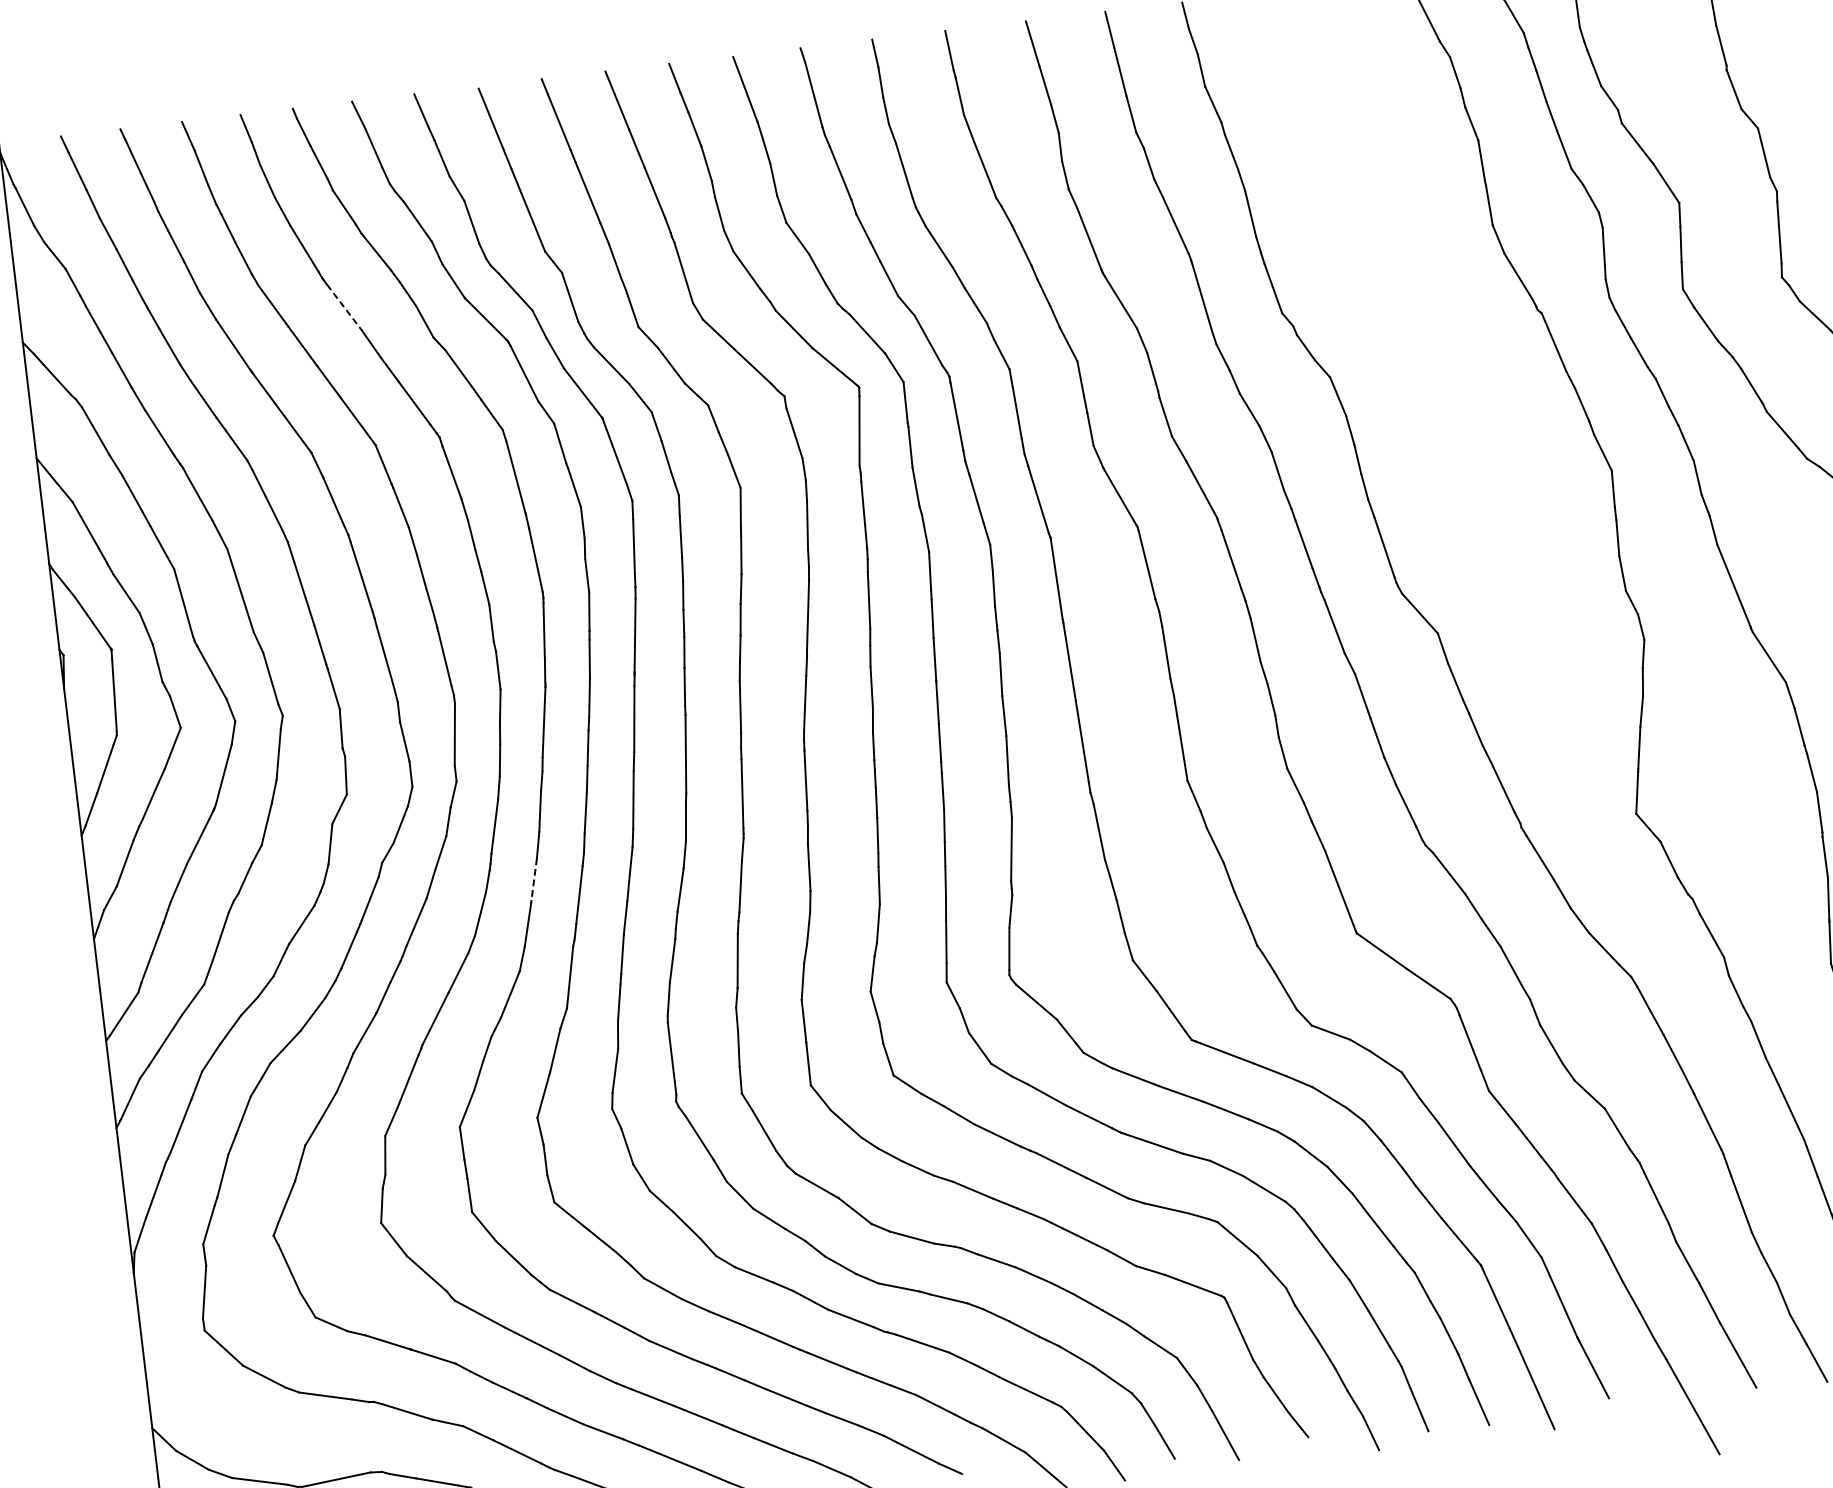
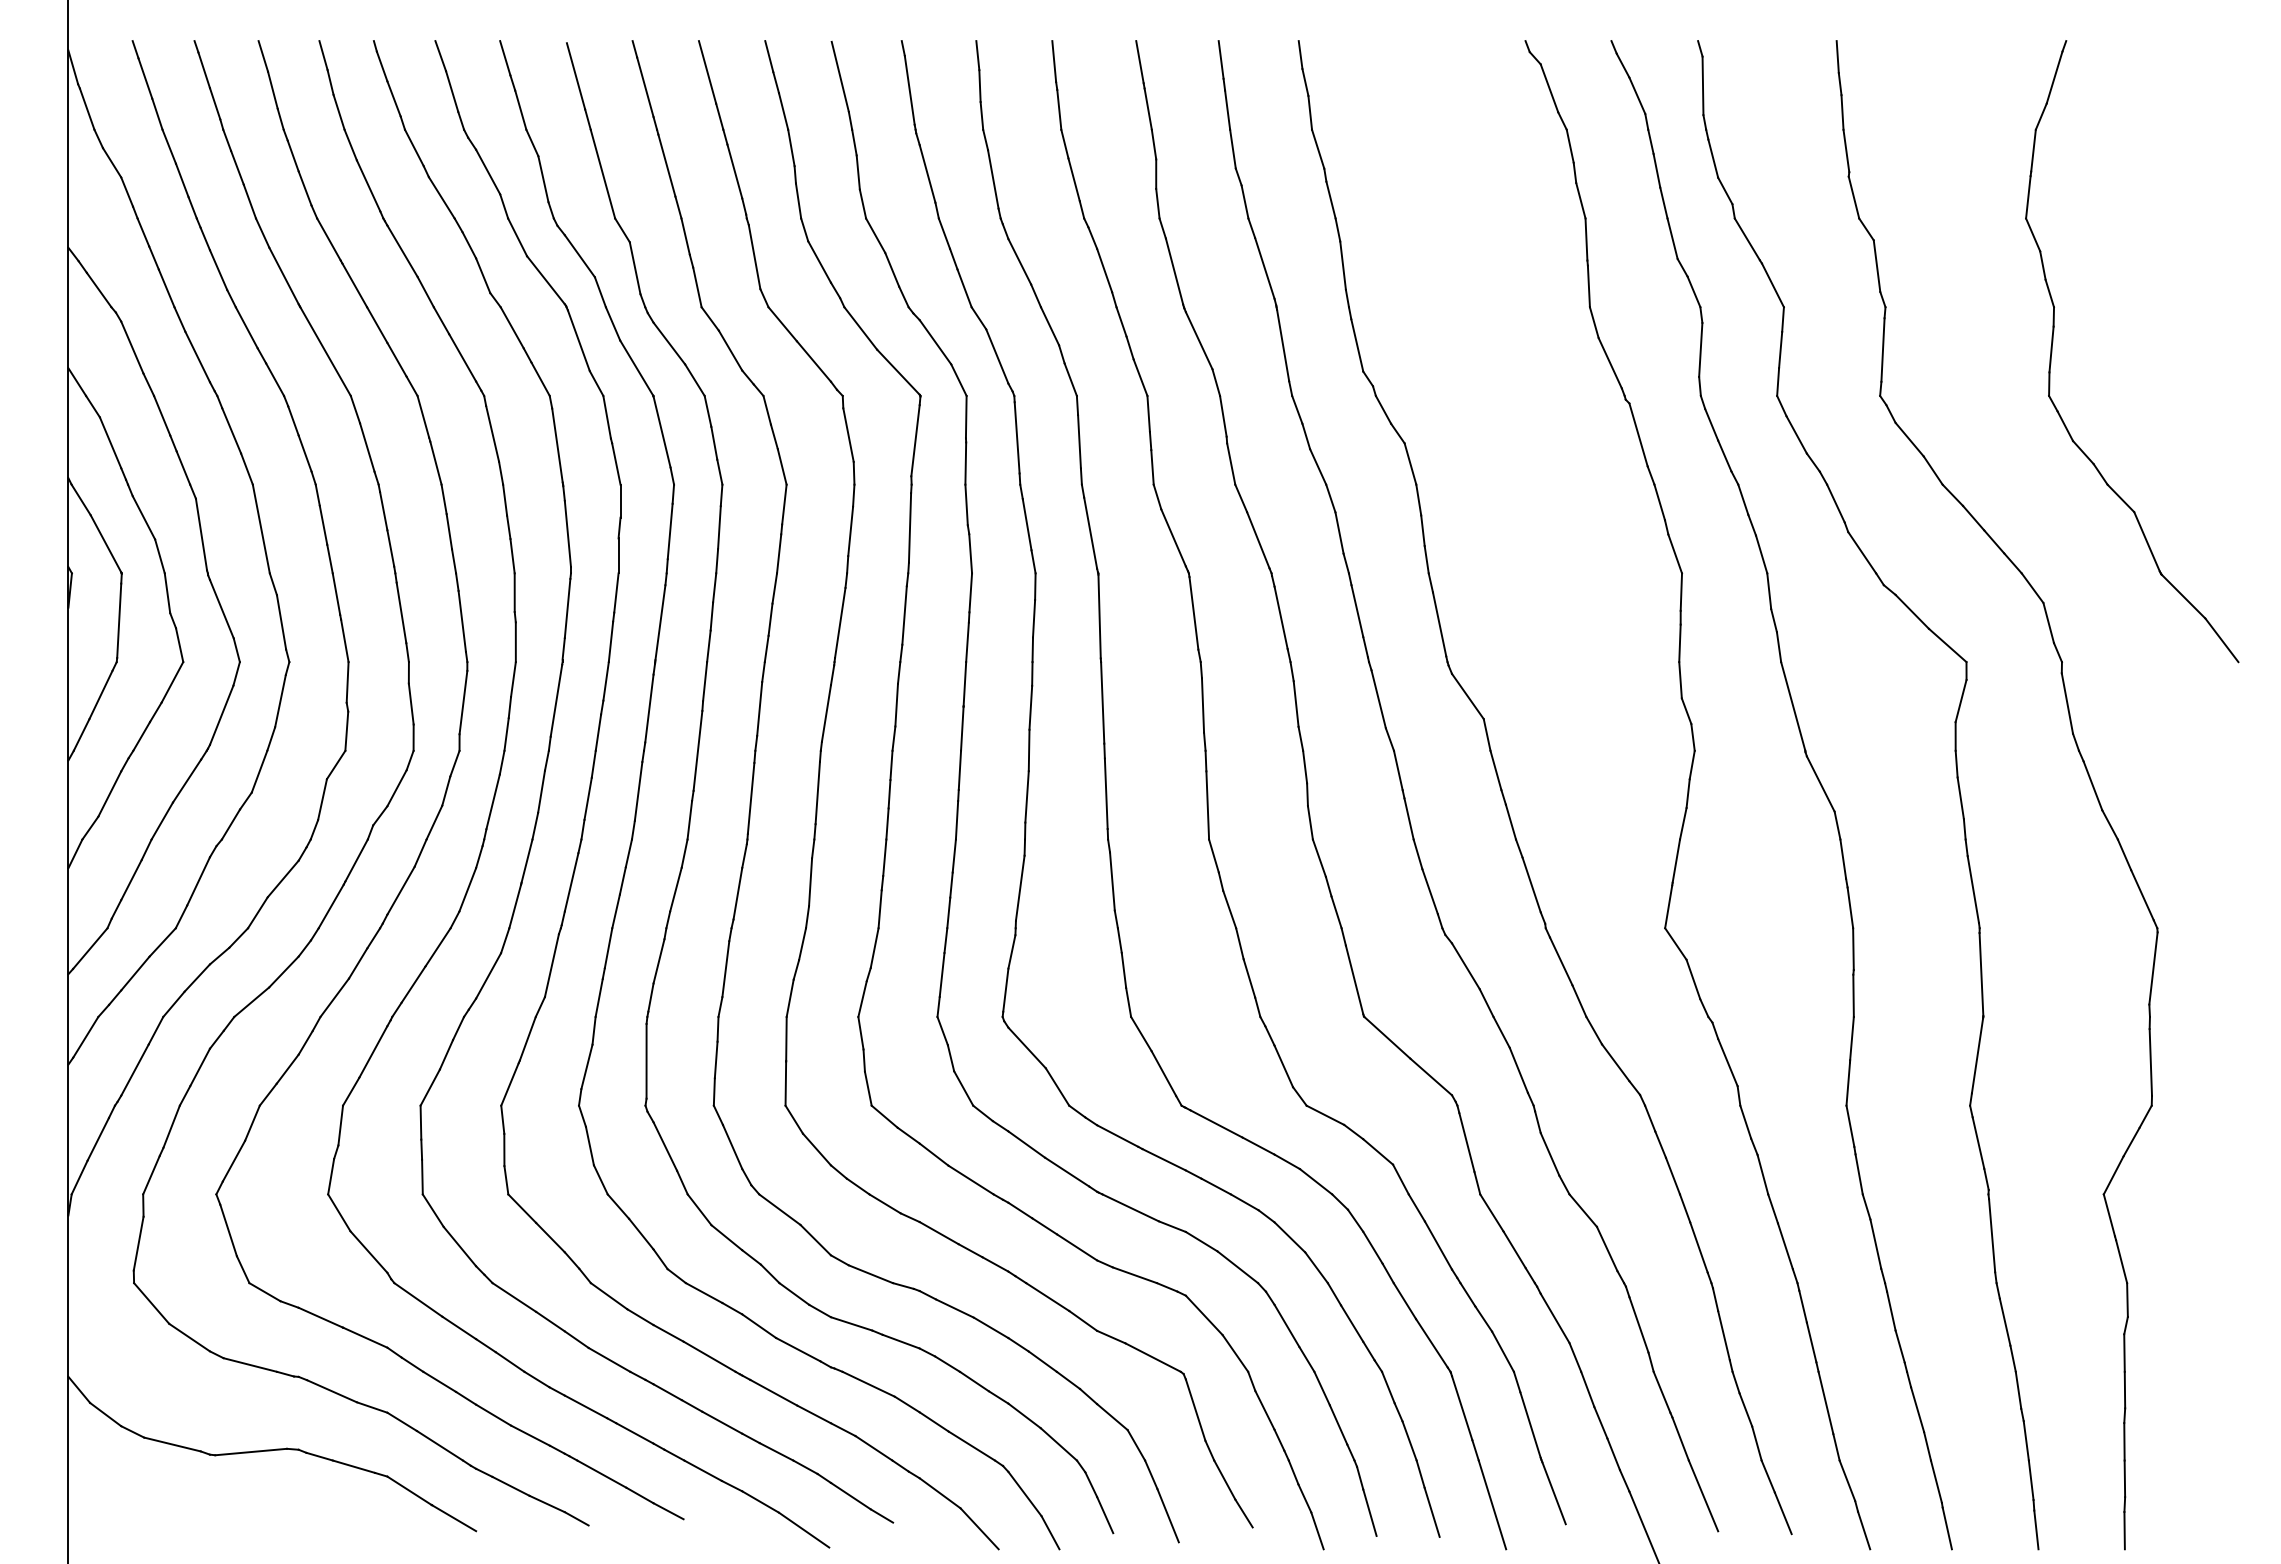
line: (344, 307) -> (402, 251), dashed -> solid
line: (533, 880) -> (526, 861), dashed -> solid

